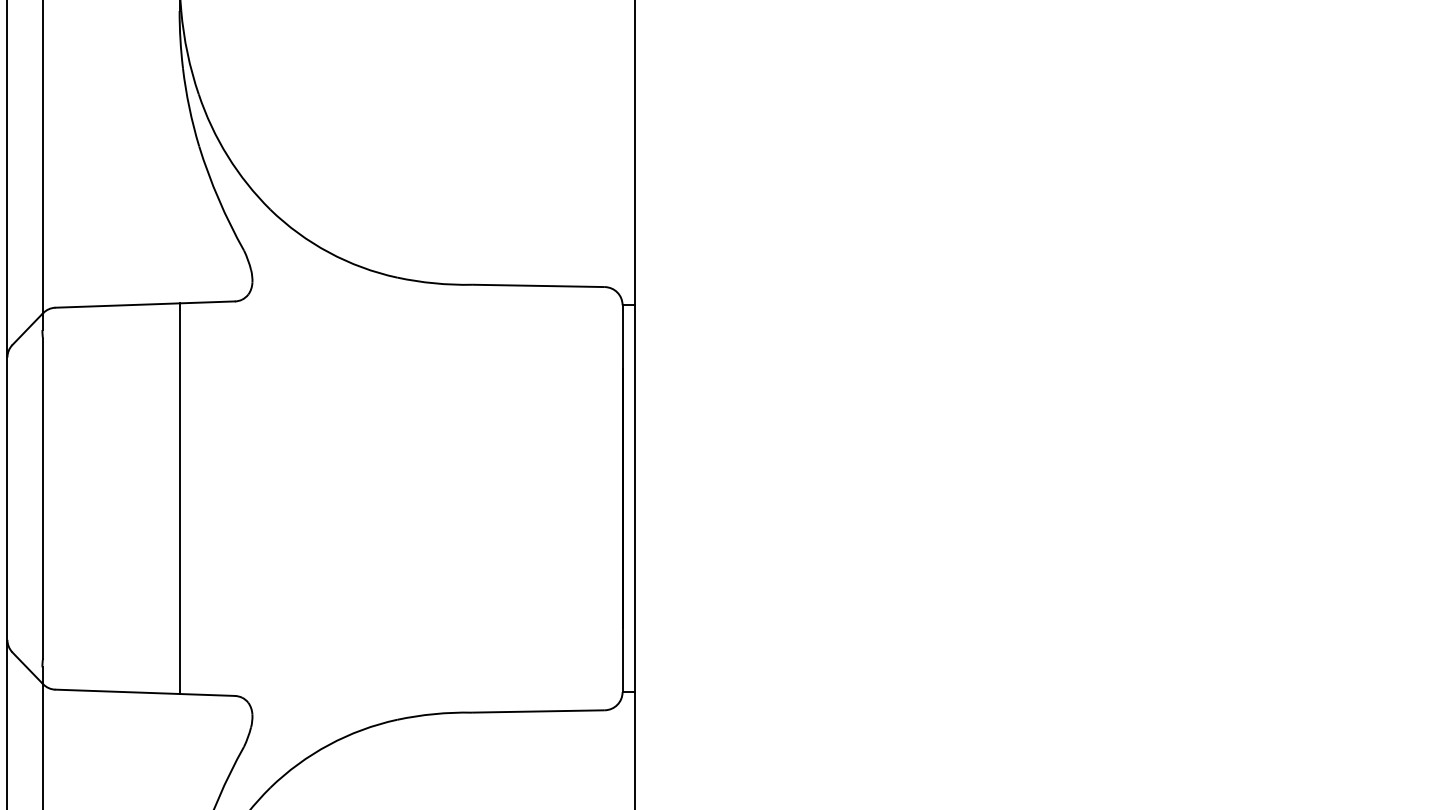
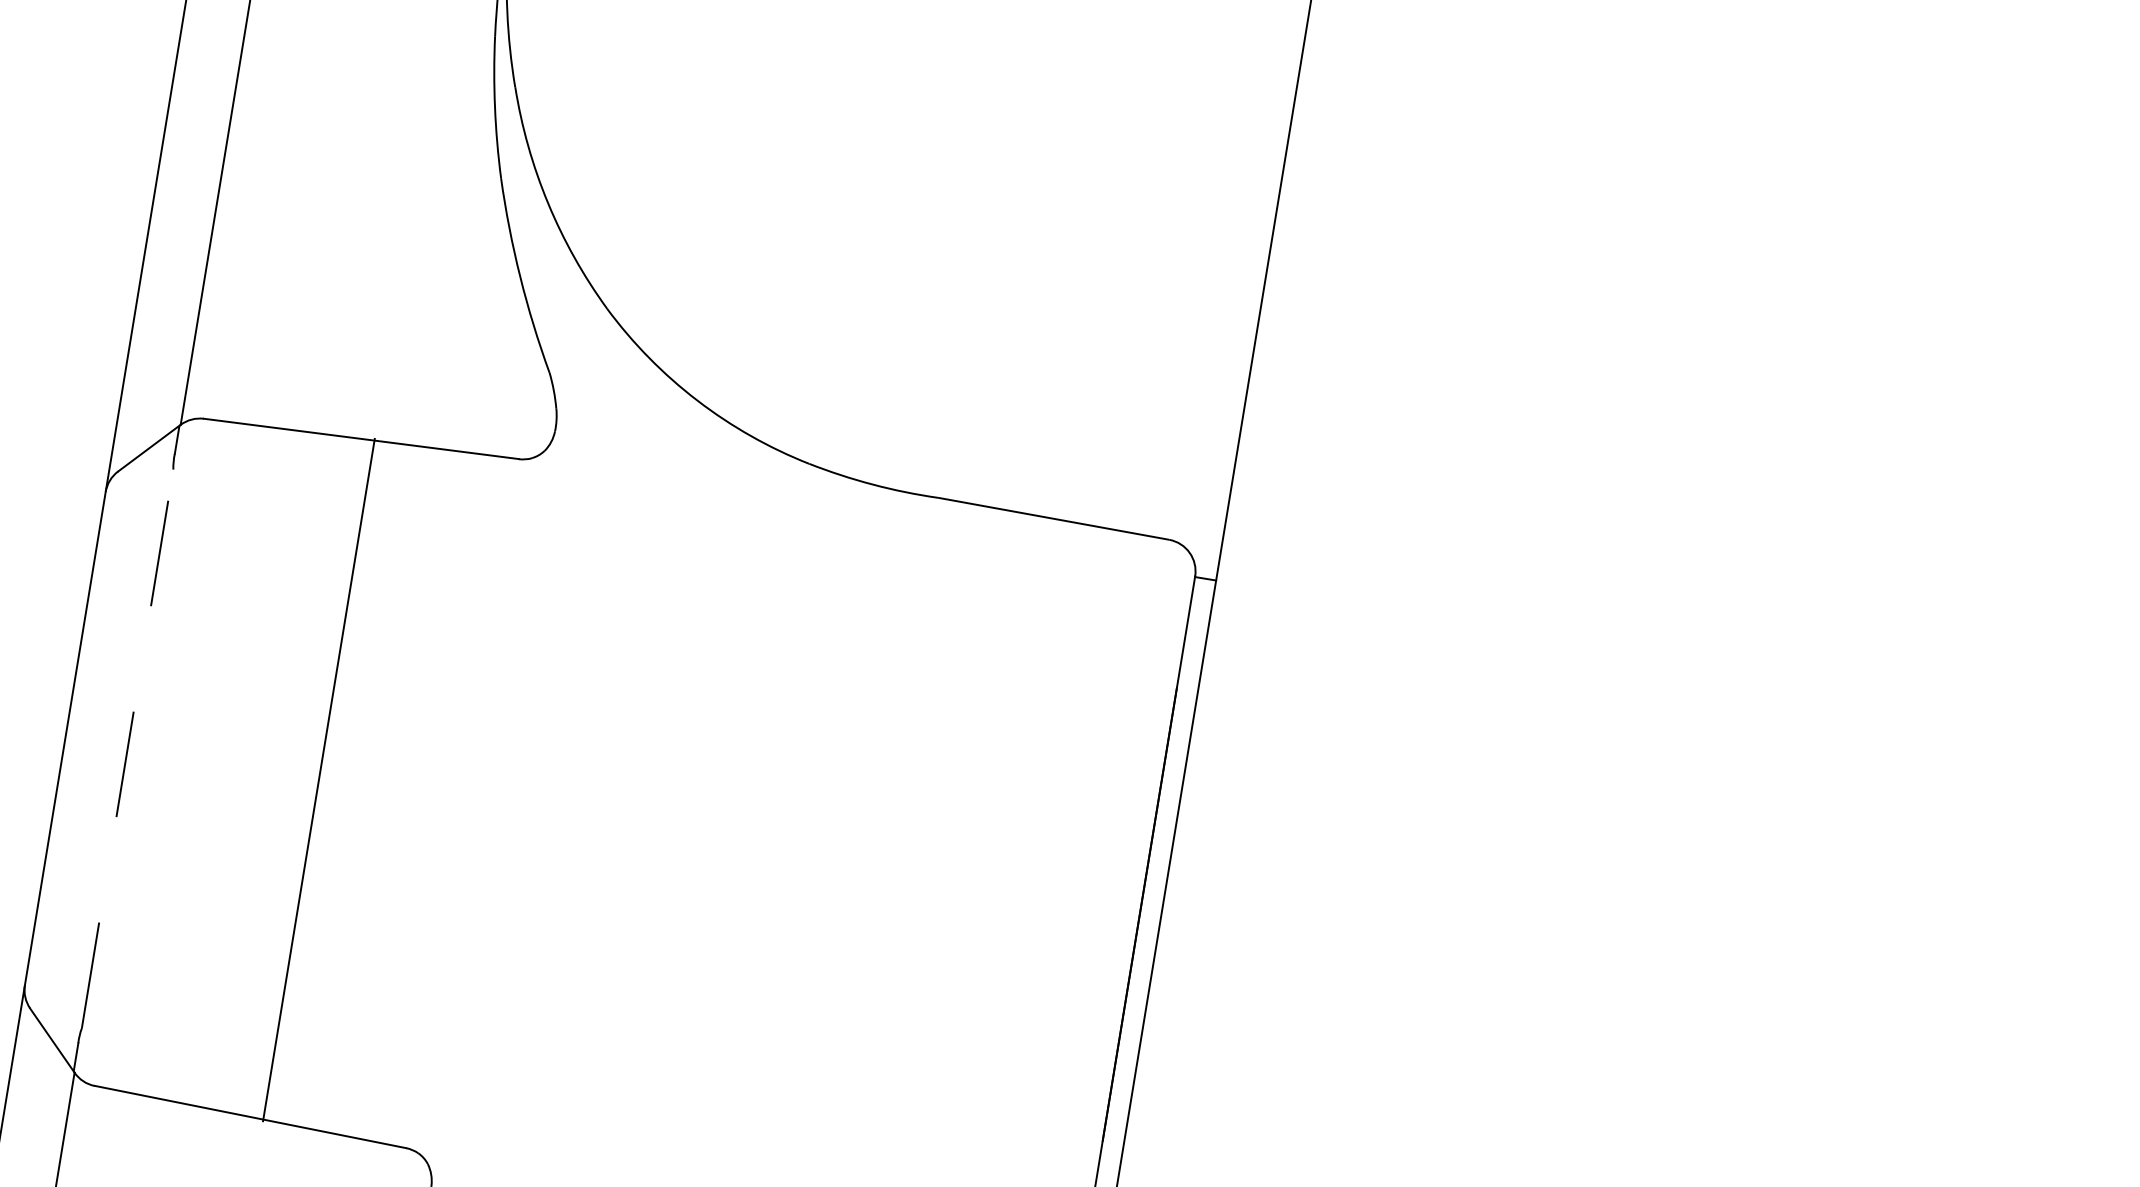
line: (43, 498) -> (128, 748), solid -> dashed
line: (179, 498) -> (318, 779), moved

